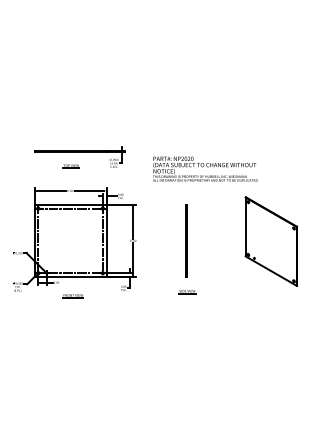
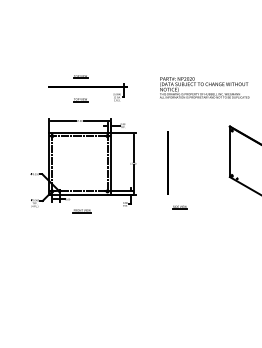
part: (70, 139) -> (79, 76), added
text: (205, 168) -> (204, 87), moved
line: (186, 240) -> (168, 162), moved

